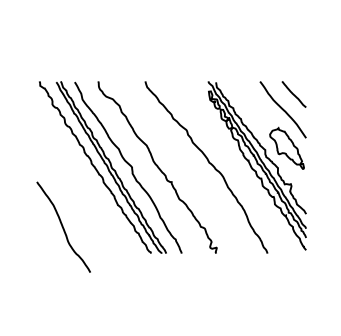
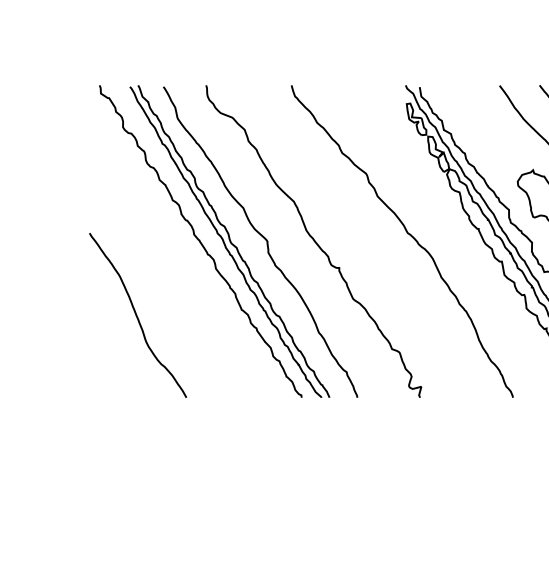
curve: (63, 226) -> (137, 314), moved

